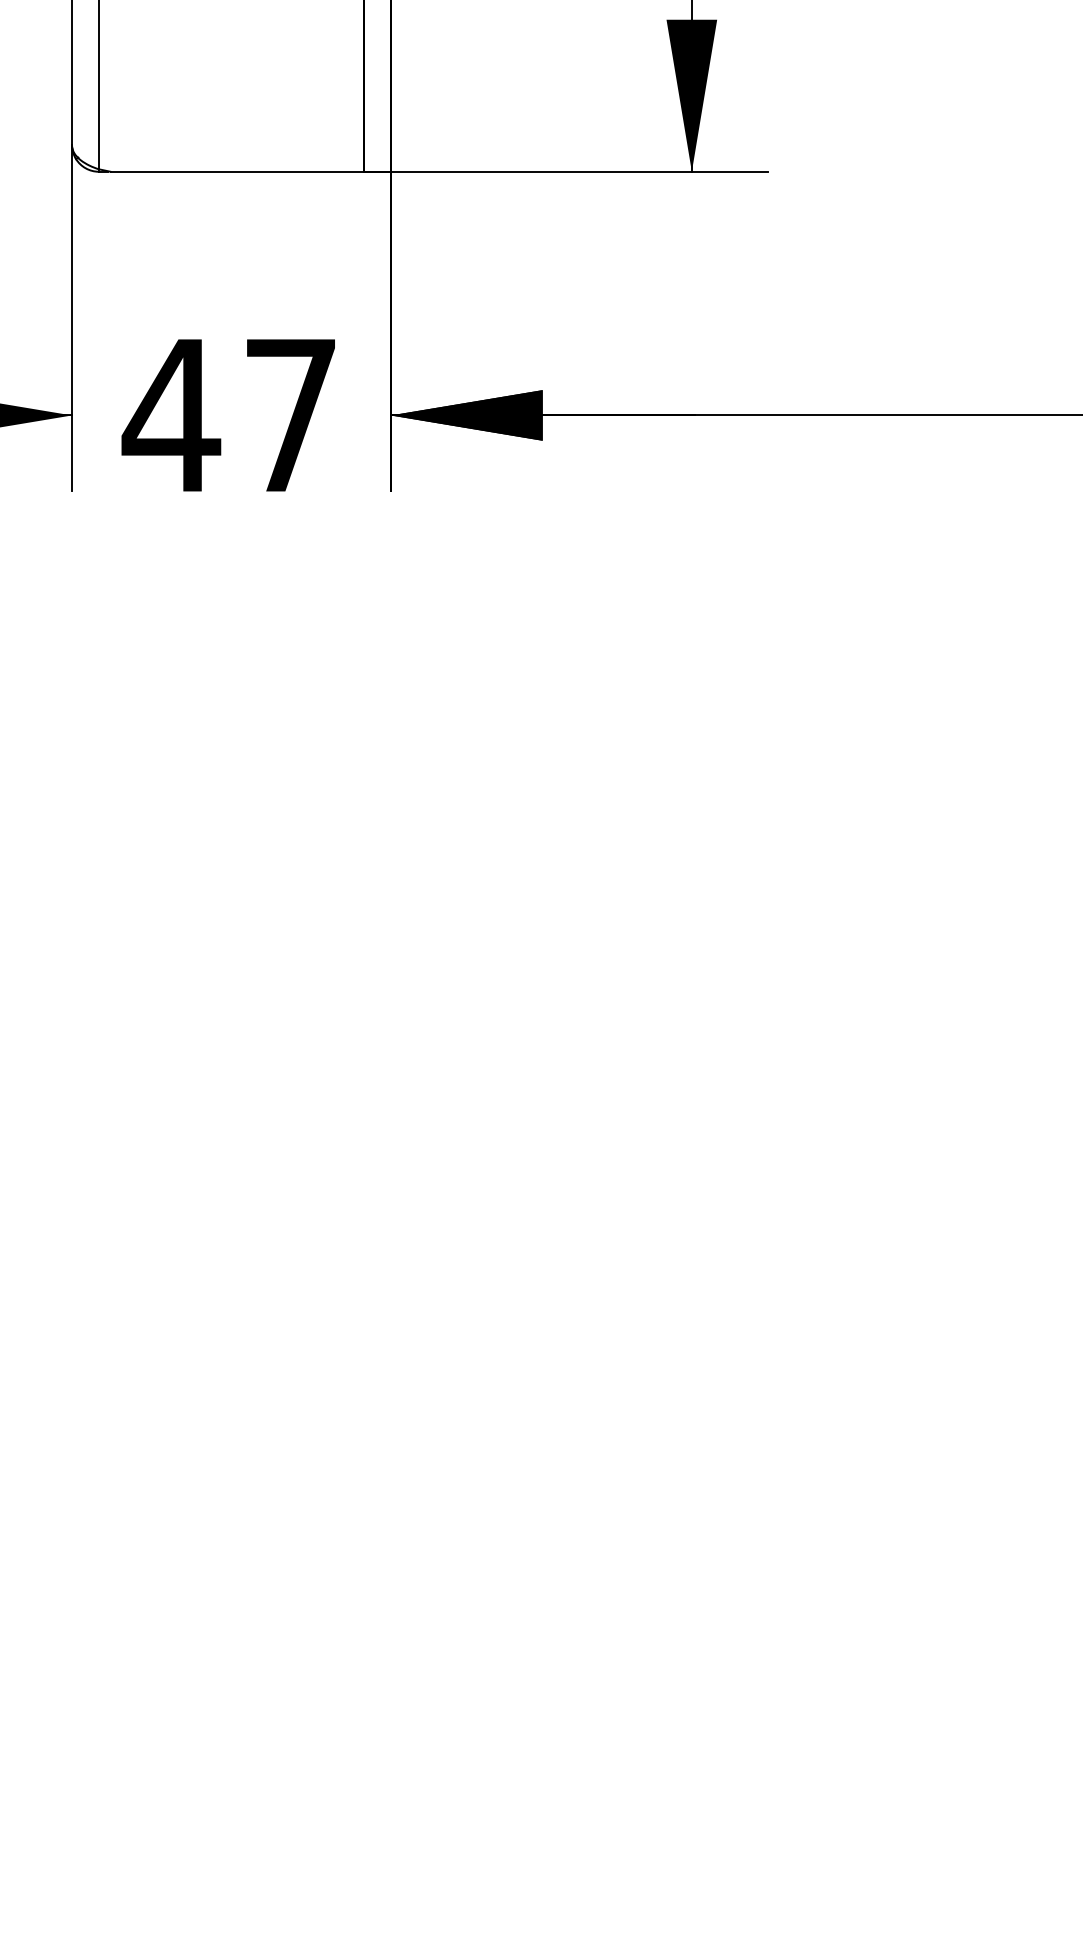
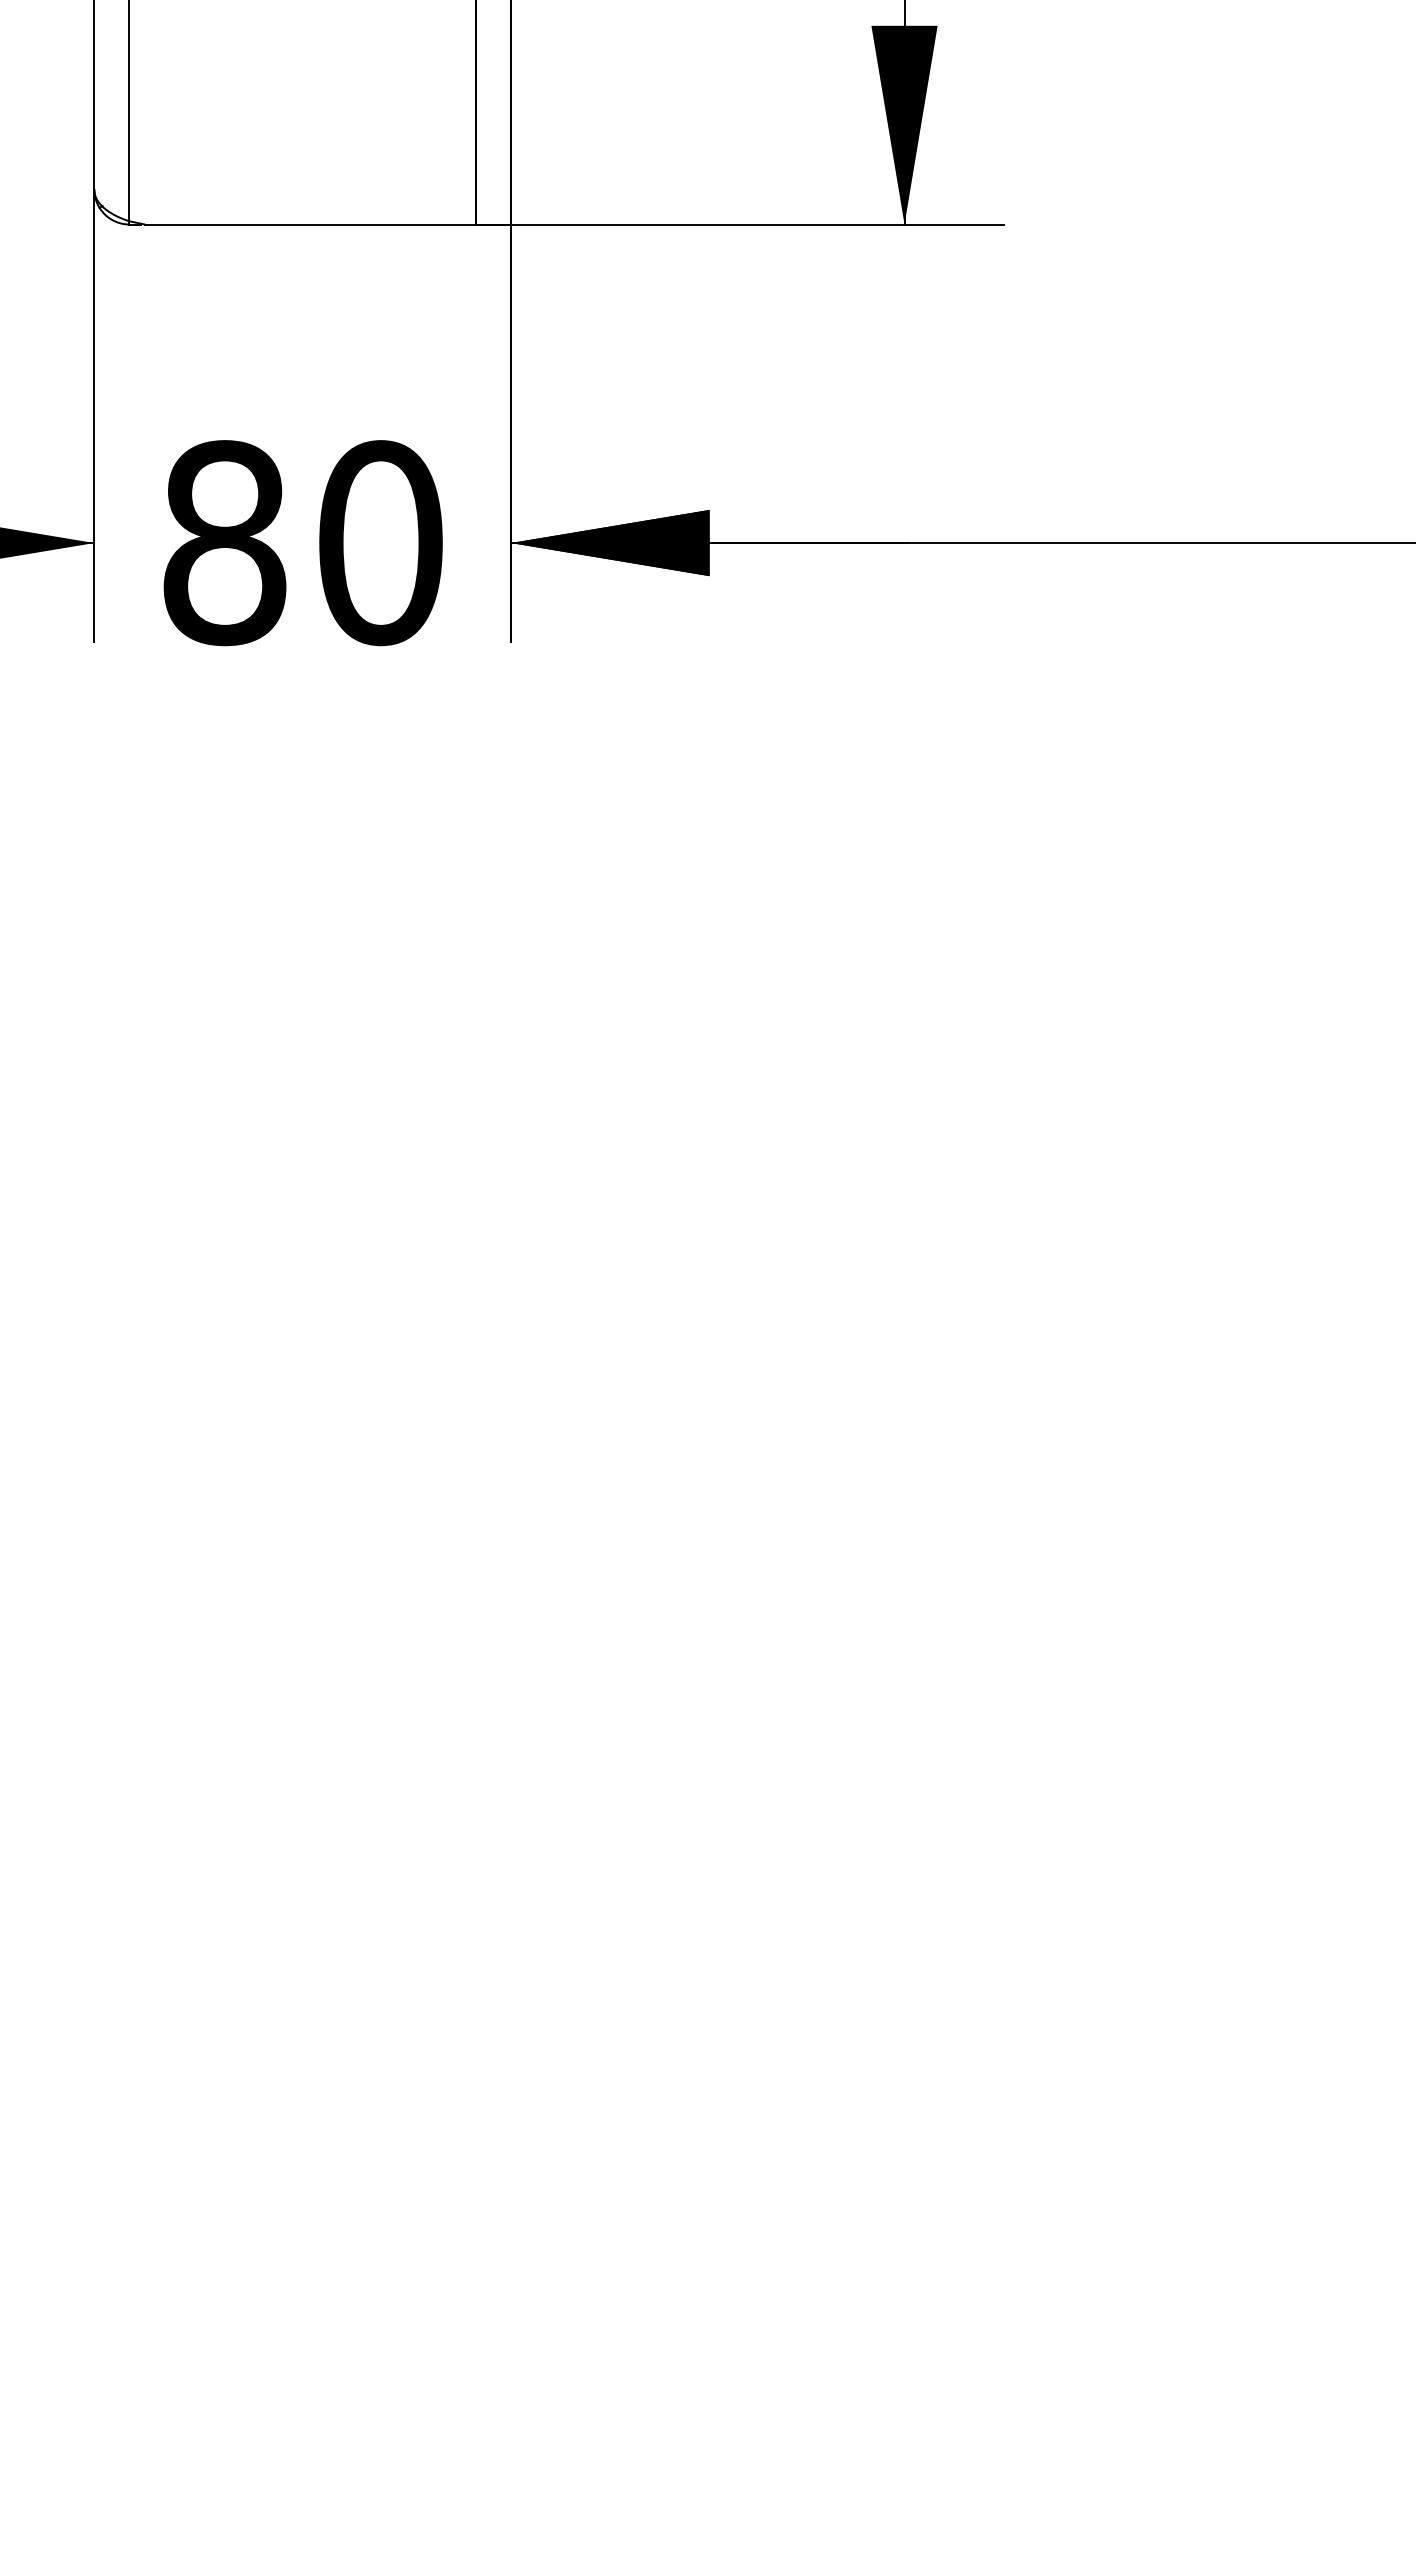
text: (229, 415) -> (300, 543), 47 -> 80

